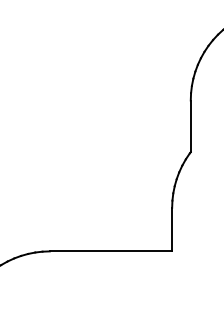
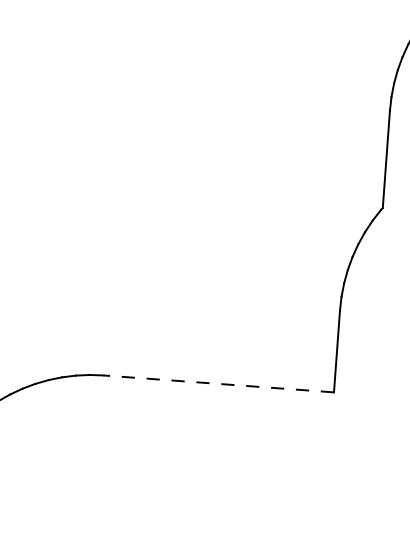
line: (110, 251) -> (217, 384), solid -> dashed

